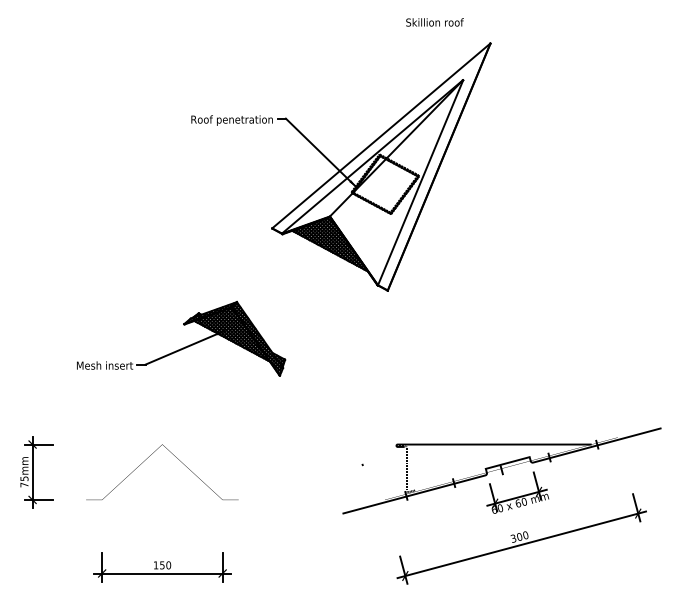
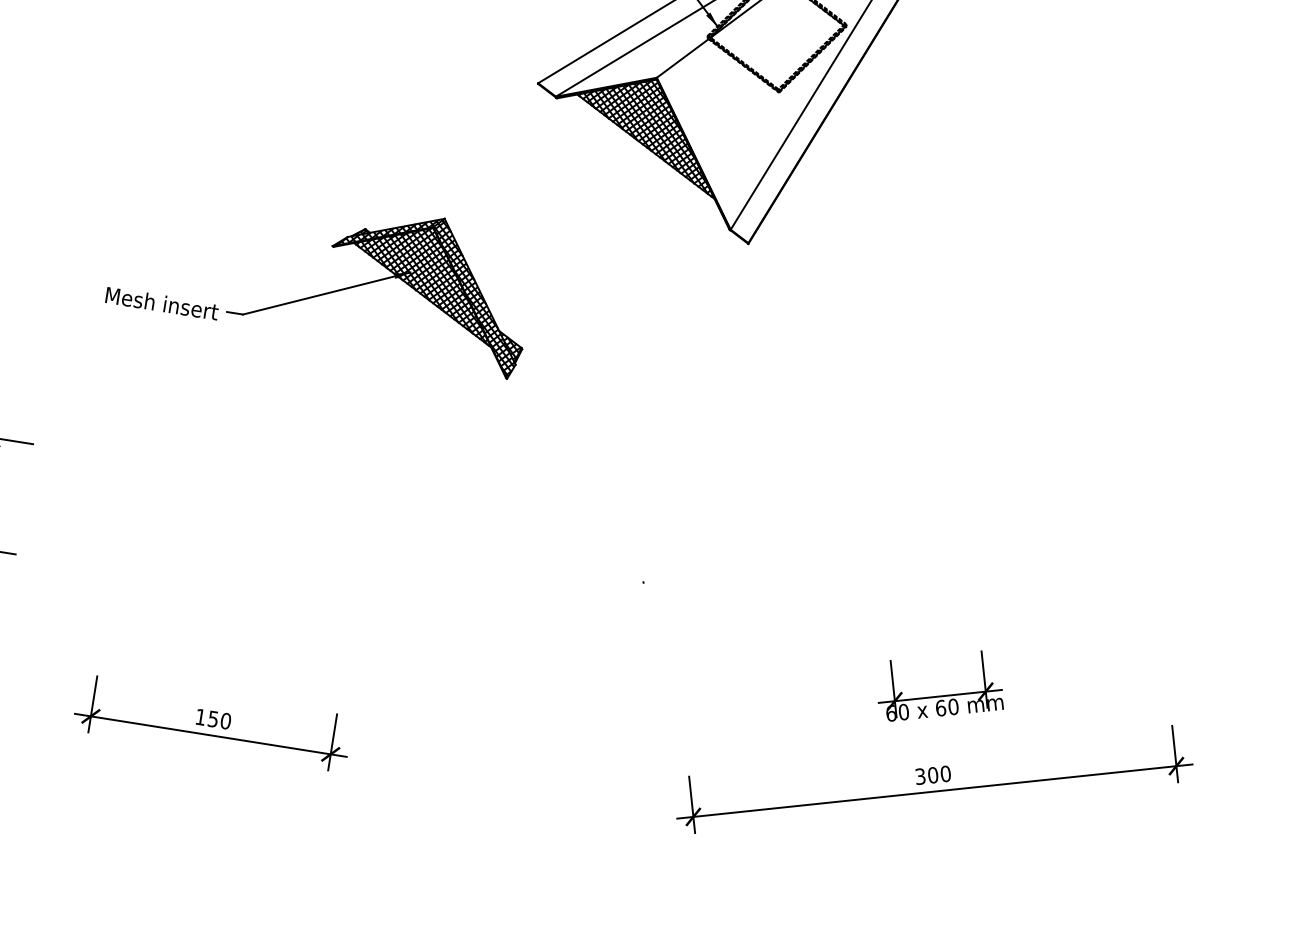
line: (148, 457) -> (219, 500), removed
part: (501, 470) -> (917, 637), removed

